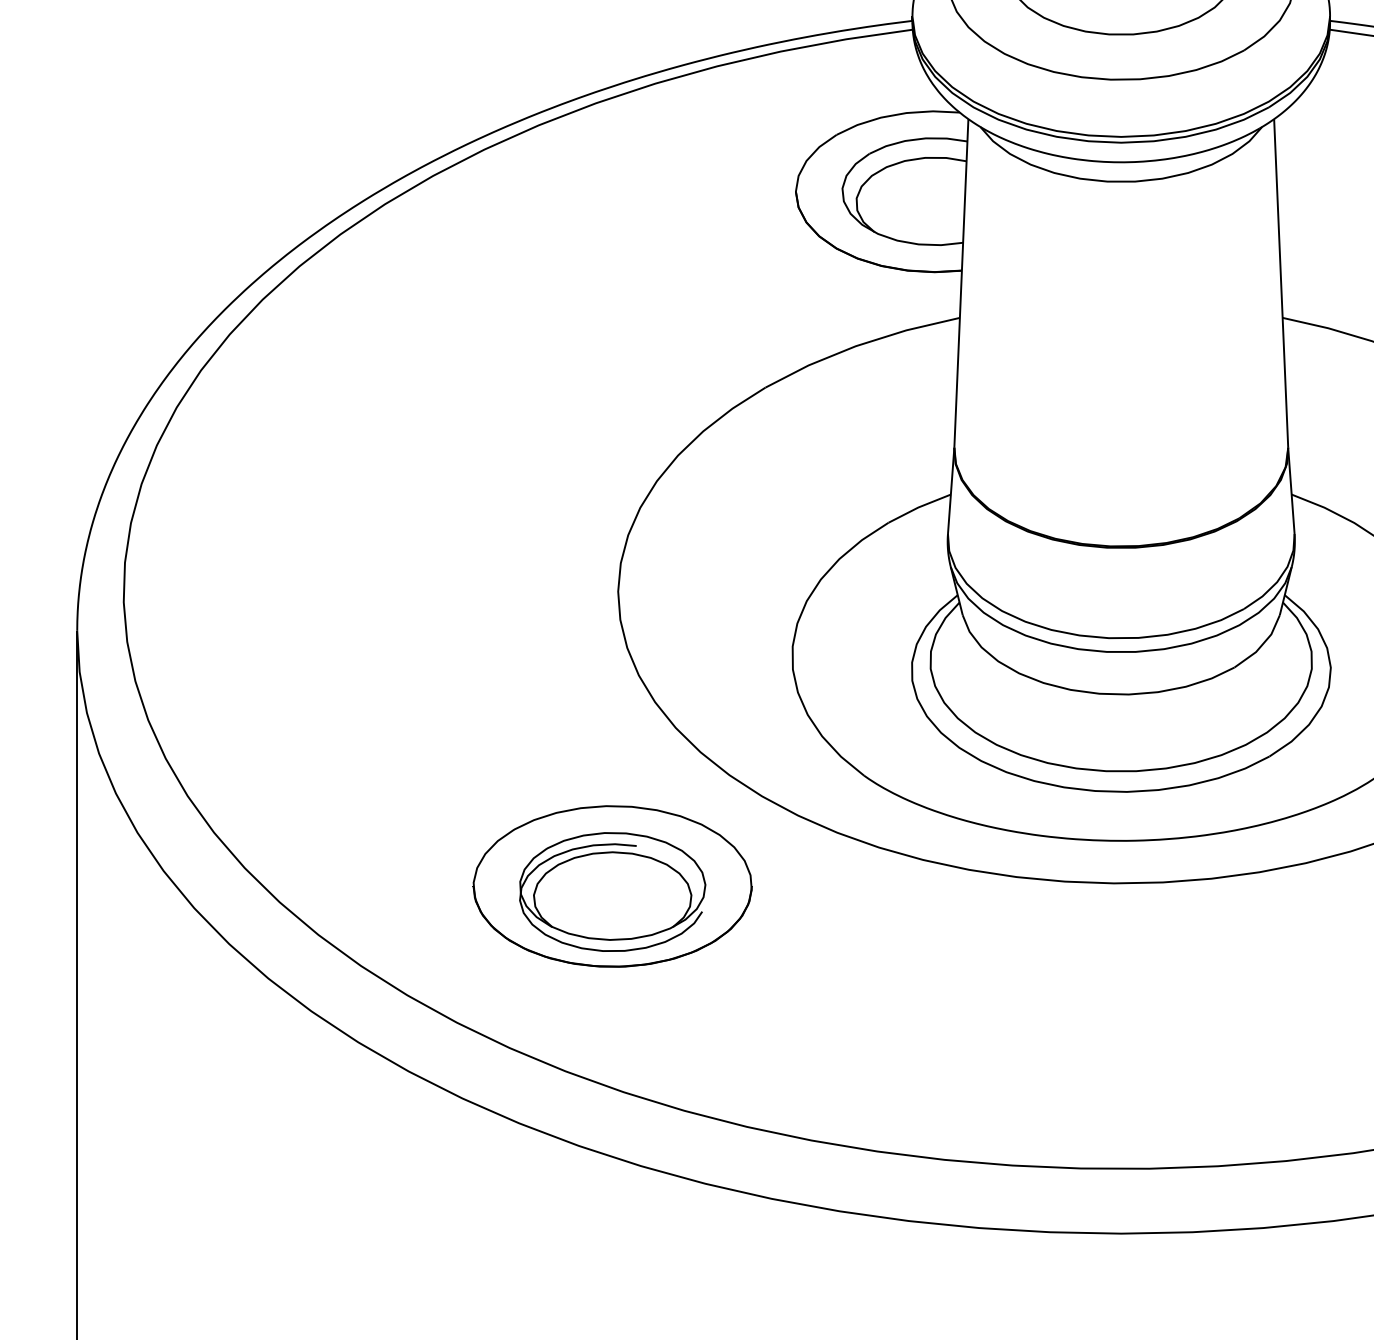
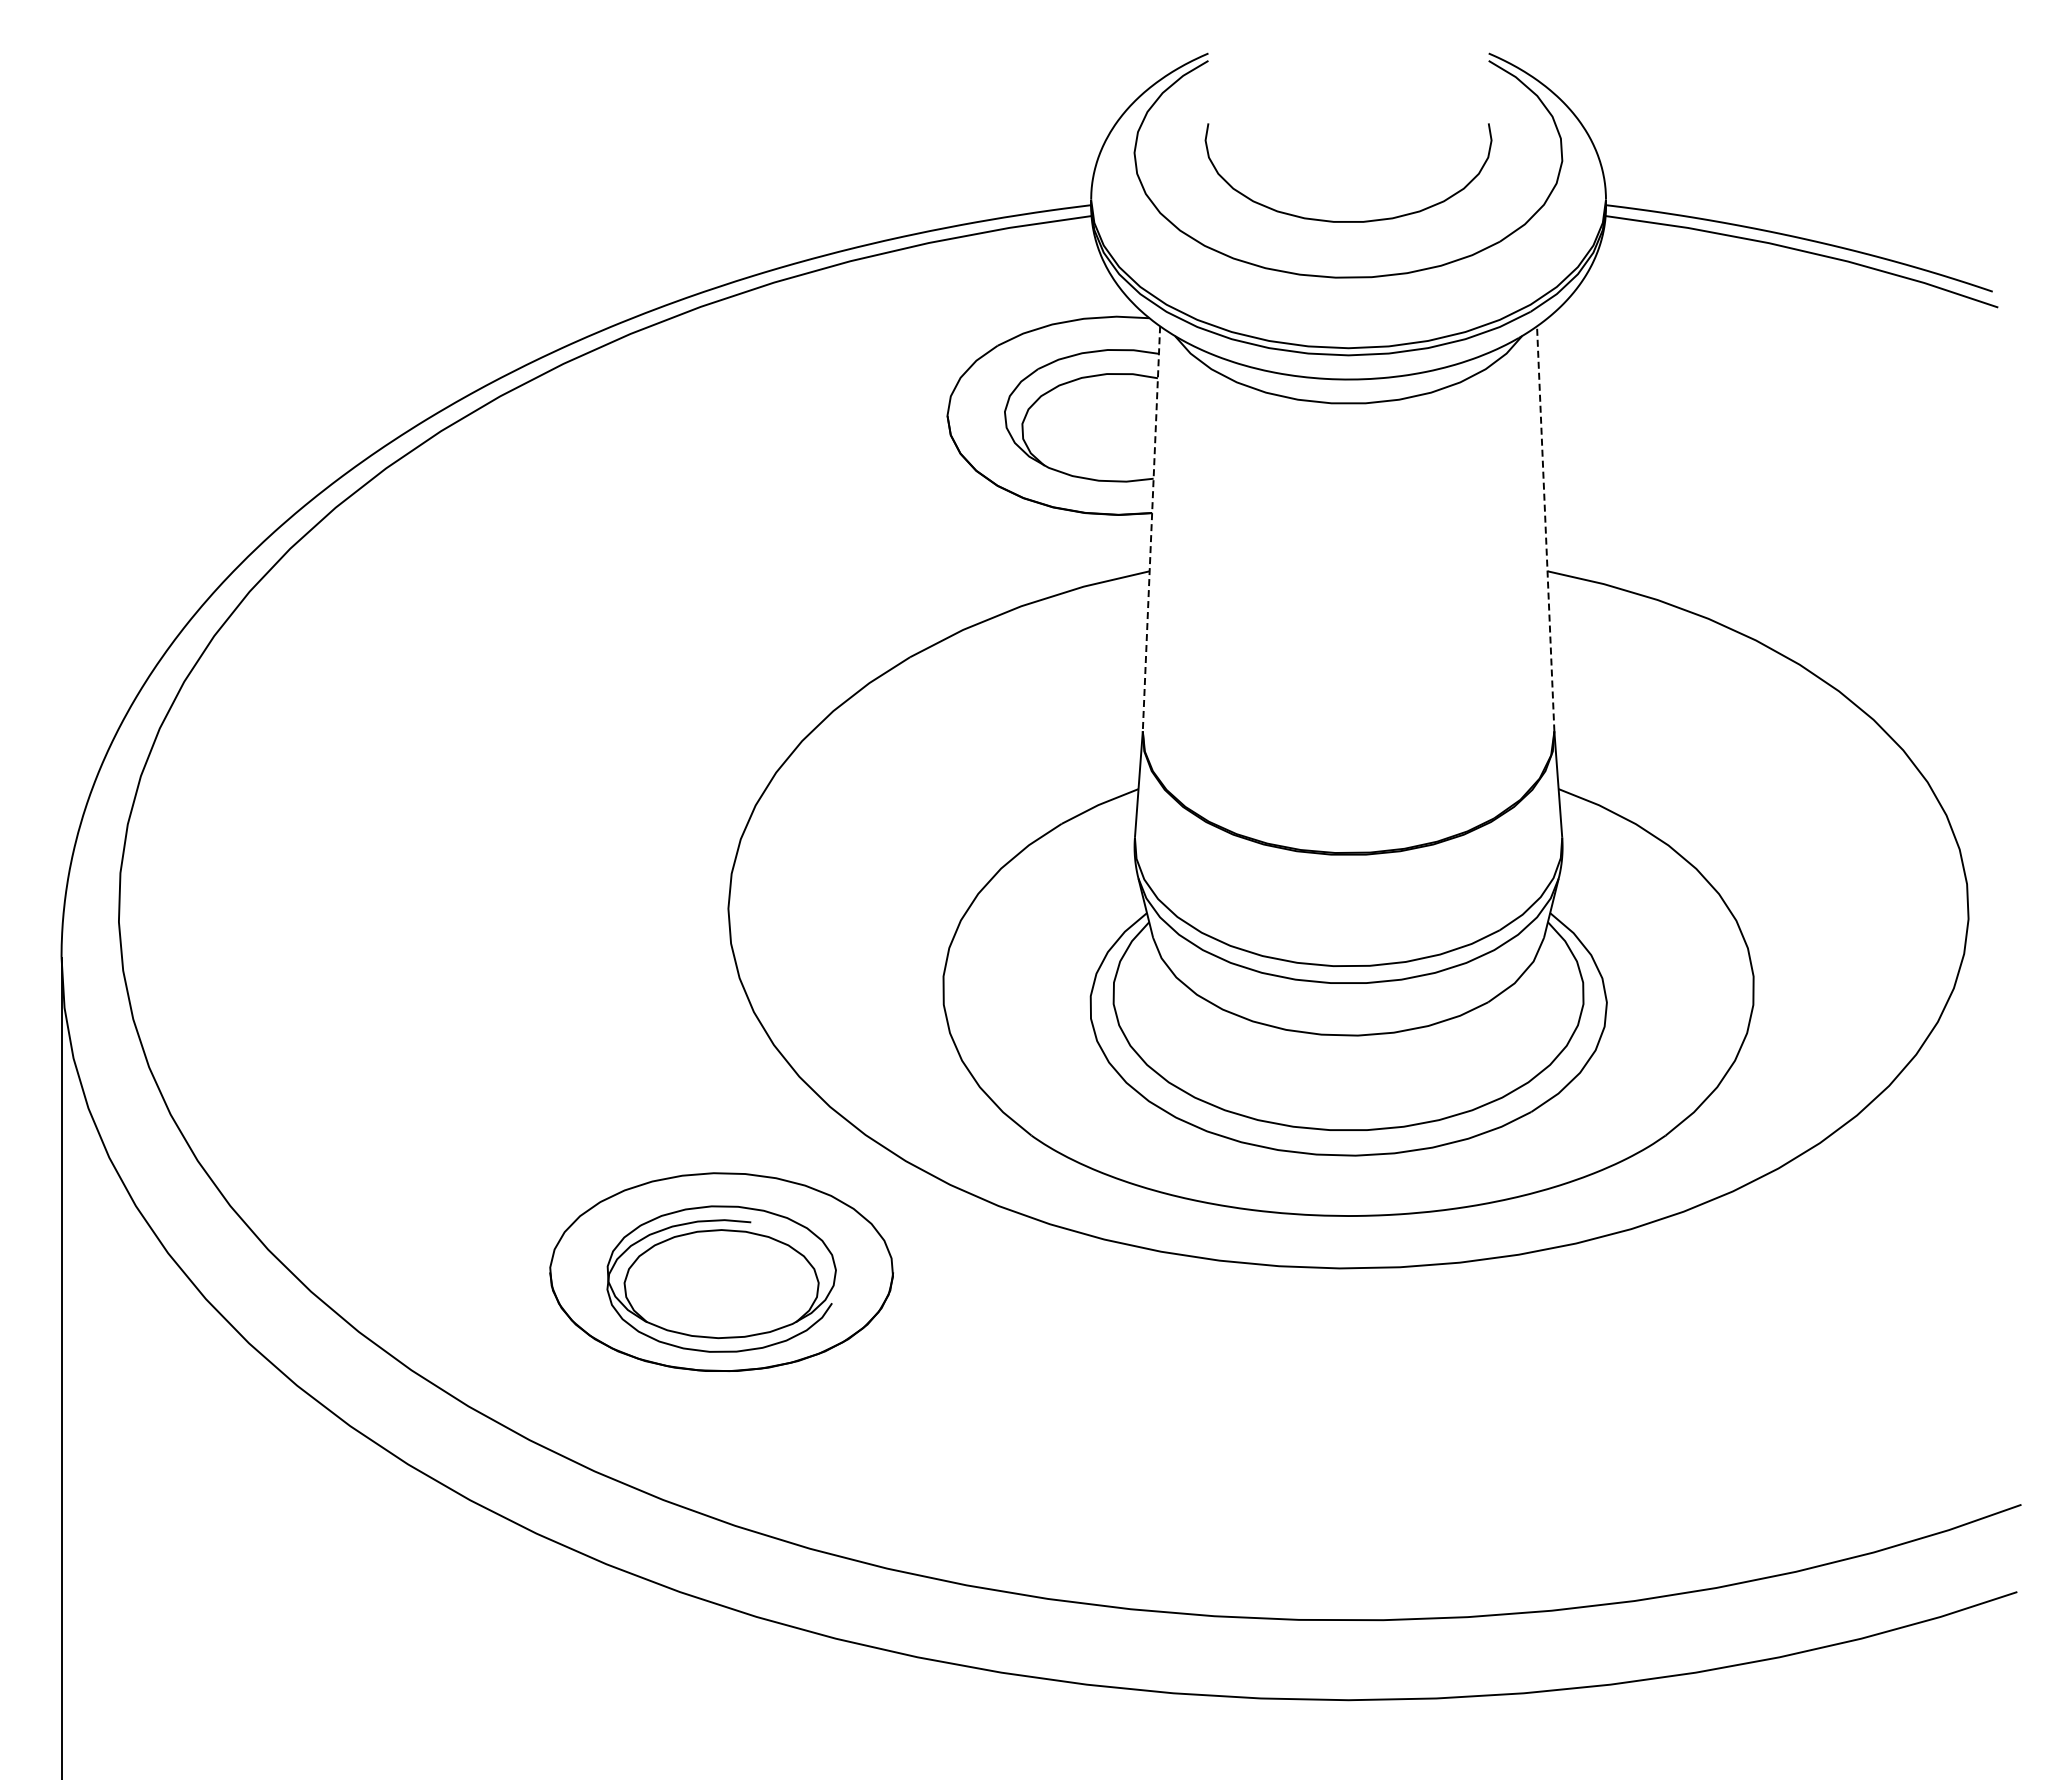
line: (961, 283) -> (1151, 528), solid -> dashed
line: (1281, 283) -> (1545, 528), solid -> dashed

